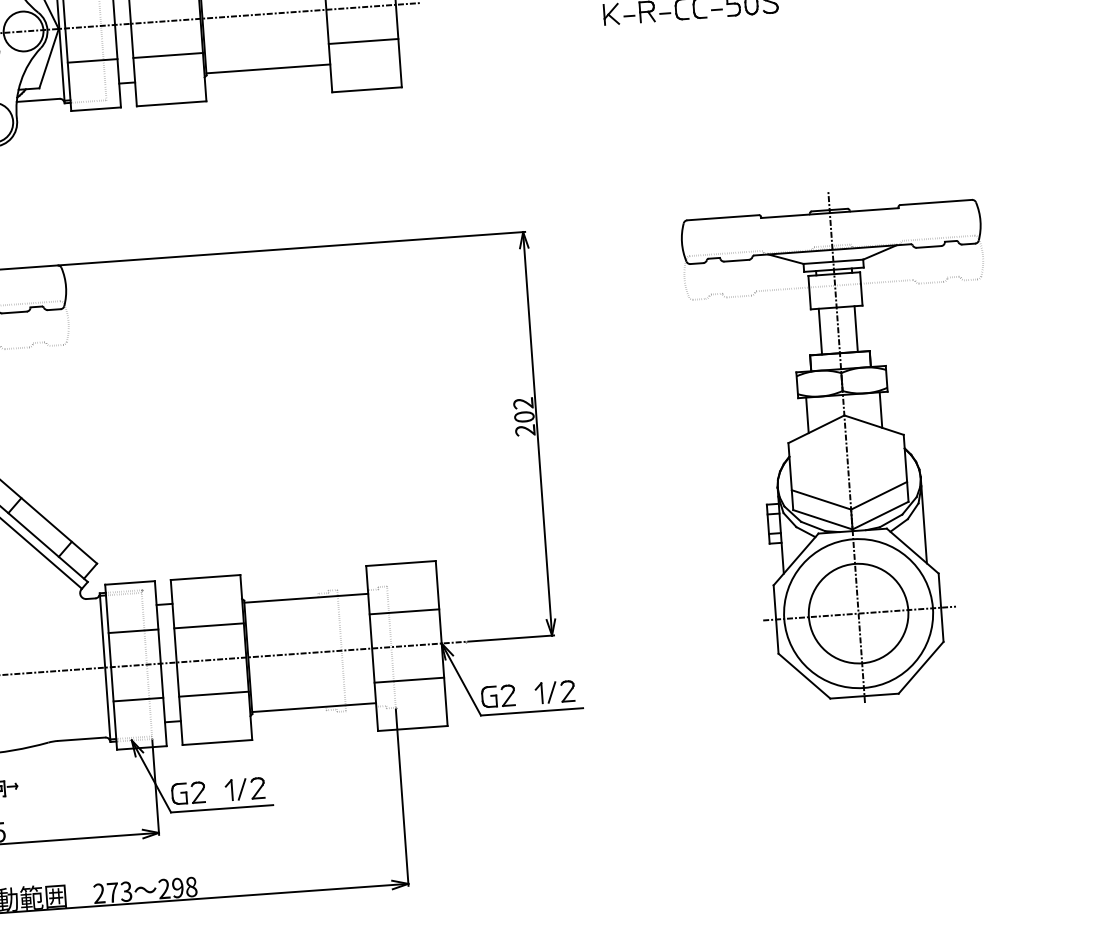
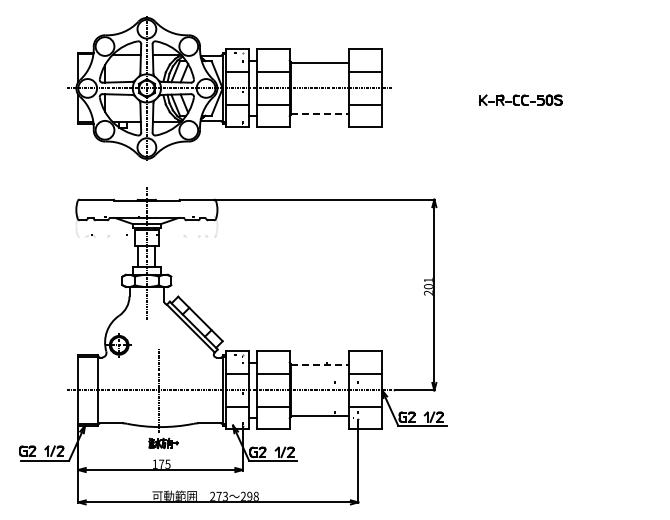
line: (269, 69) -> (320, 114), solid -> dashed
text: (520, 402) -> (427, 279), 202 -> 201
part: (844, 446) -> (578, 311), removed
line: (307, 597) -> (320, 364), solid -> dashed

